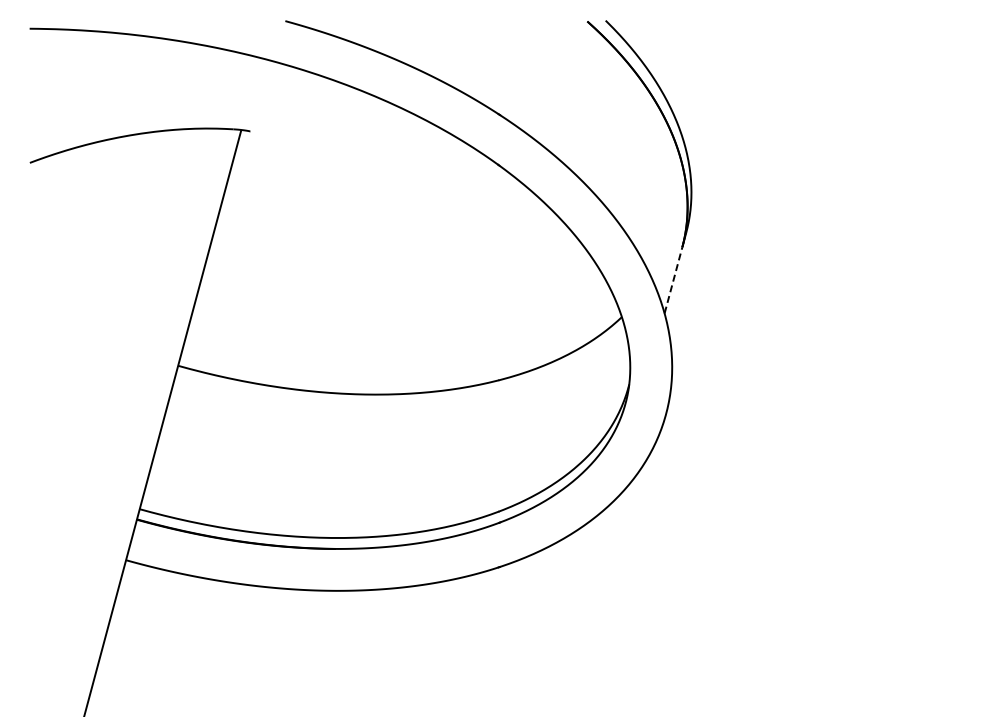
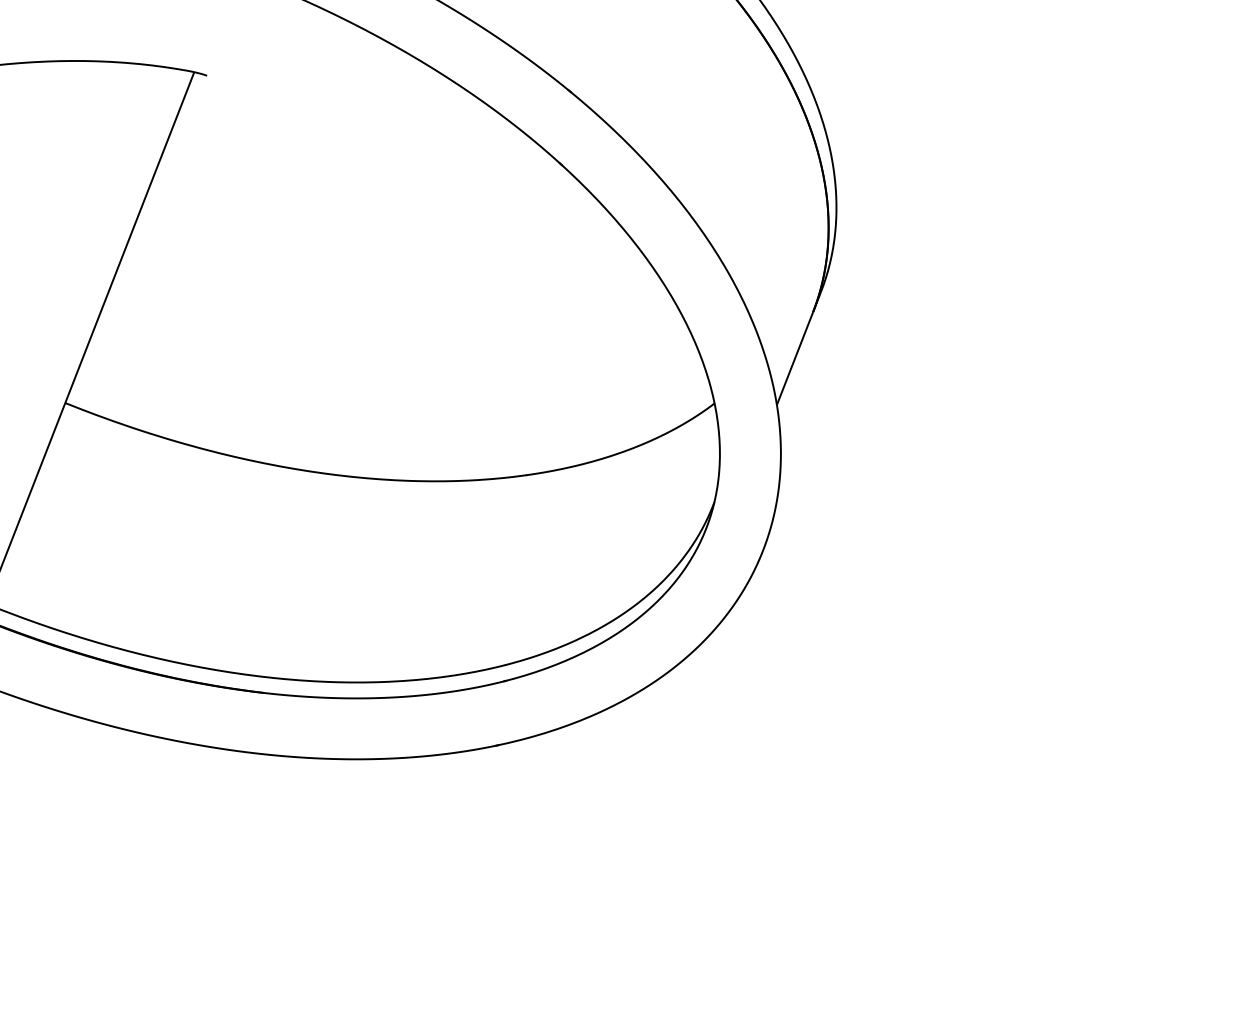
line: (673, 279) -> (795, 357), dashed -> solid

